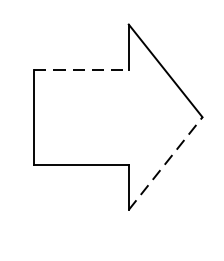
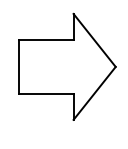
line: (83, 69) -> (47, 39), dashed -> solid
line: (165, 163) -> (94, 93), dashed -> solid

